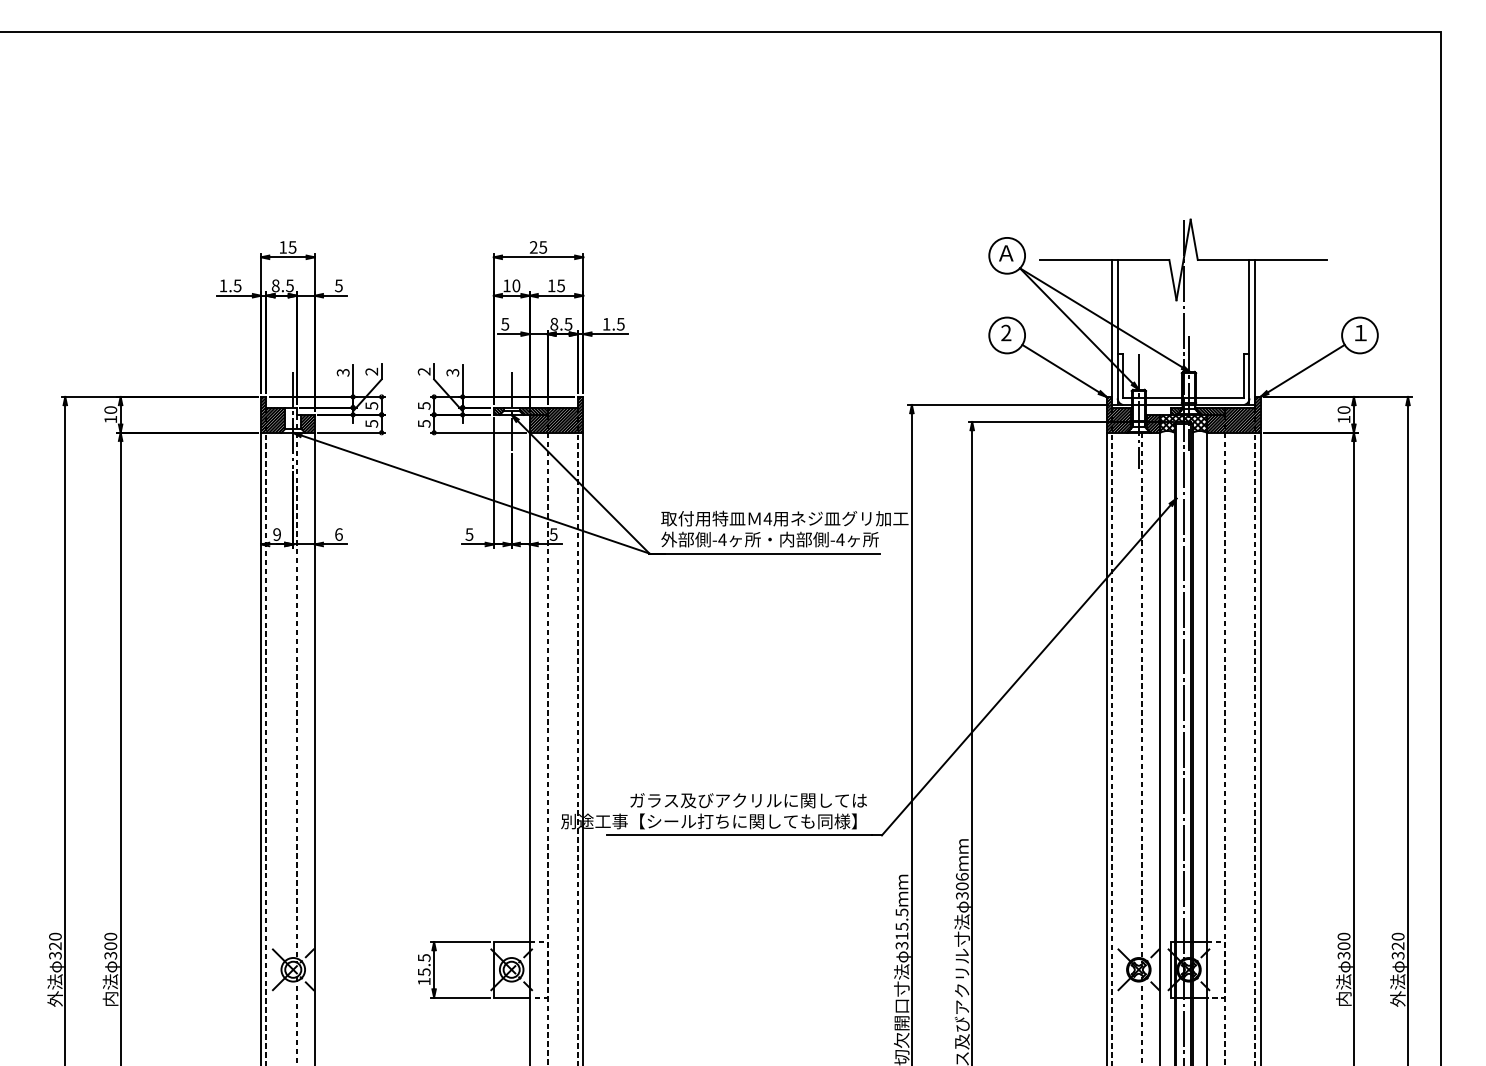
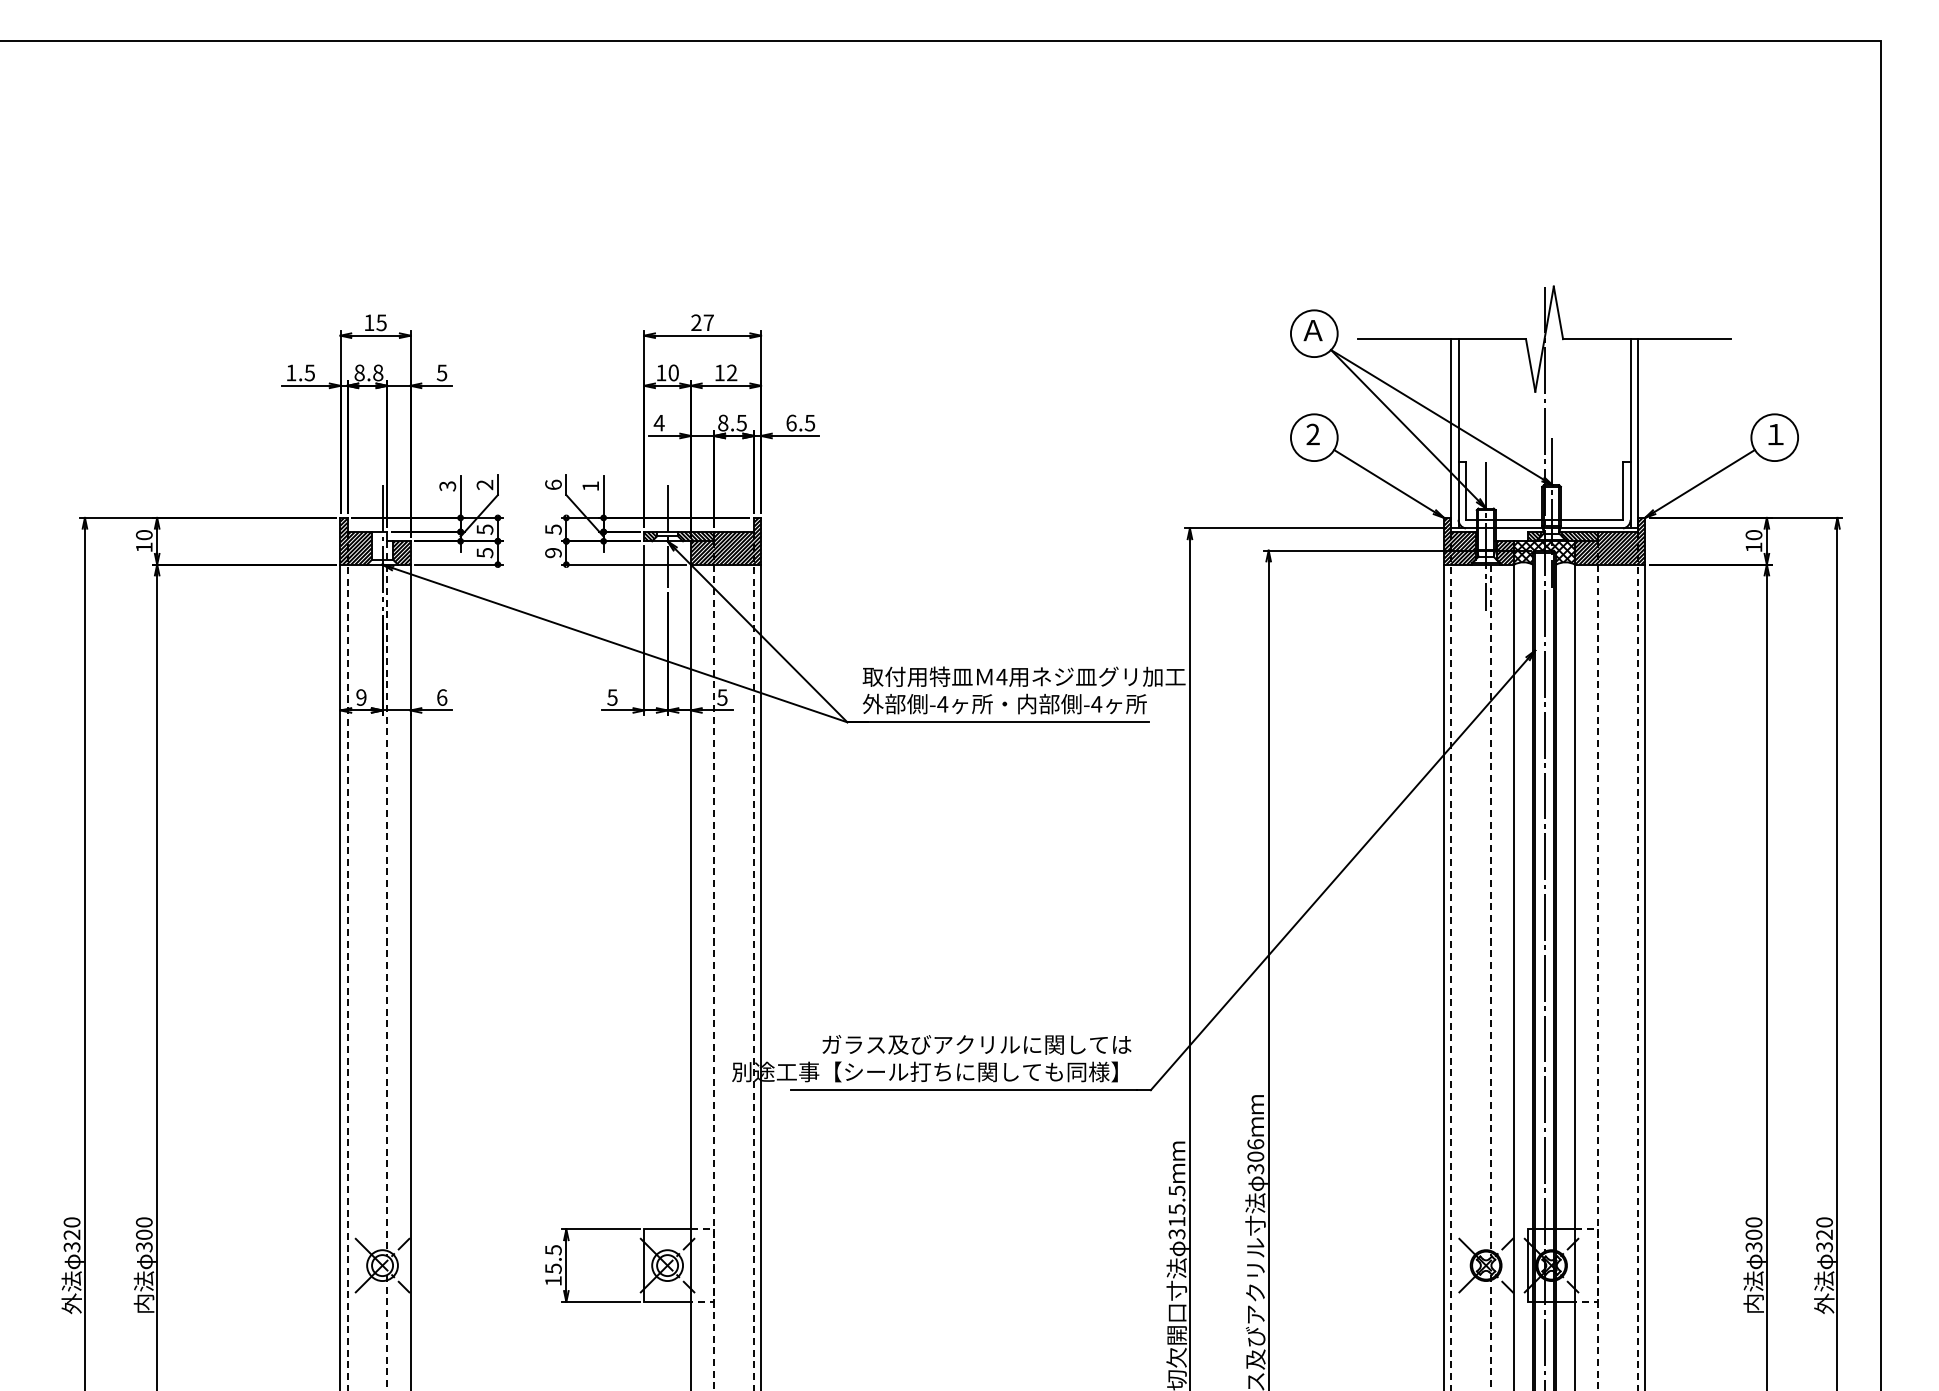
text: (543, 247) -> (709, 322), 25 -> 27
text: (289, 285) -> (377, 372), 8.5 -> 8.8
text: (561, 285) -> (732, 372), 15 -> 12
text: (606, 323) -> (791, 422), 1.5 -> 6.5
text: (505, 324) -> (659, 423), 5 -> 4
text: (423, 371) -> (552, 484), 2 -> 6
text: (452, 372) -> (590, 486), 3 -> 1
text: (423, 423) -> (552, 552), 5 -> 9

